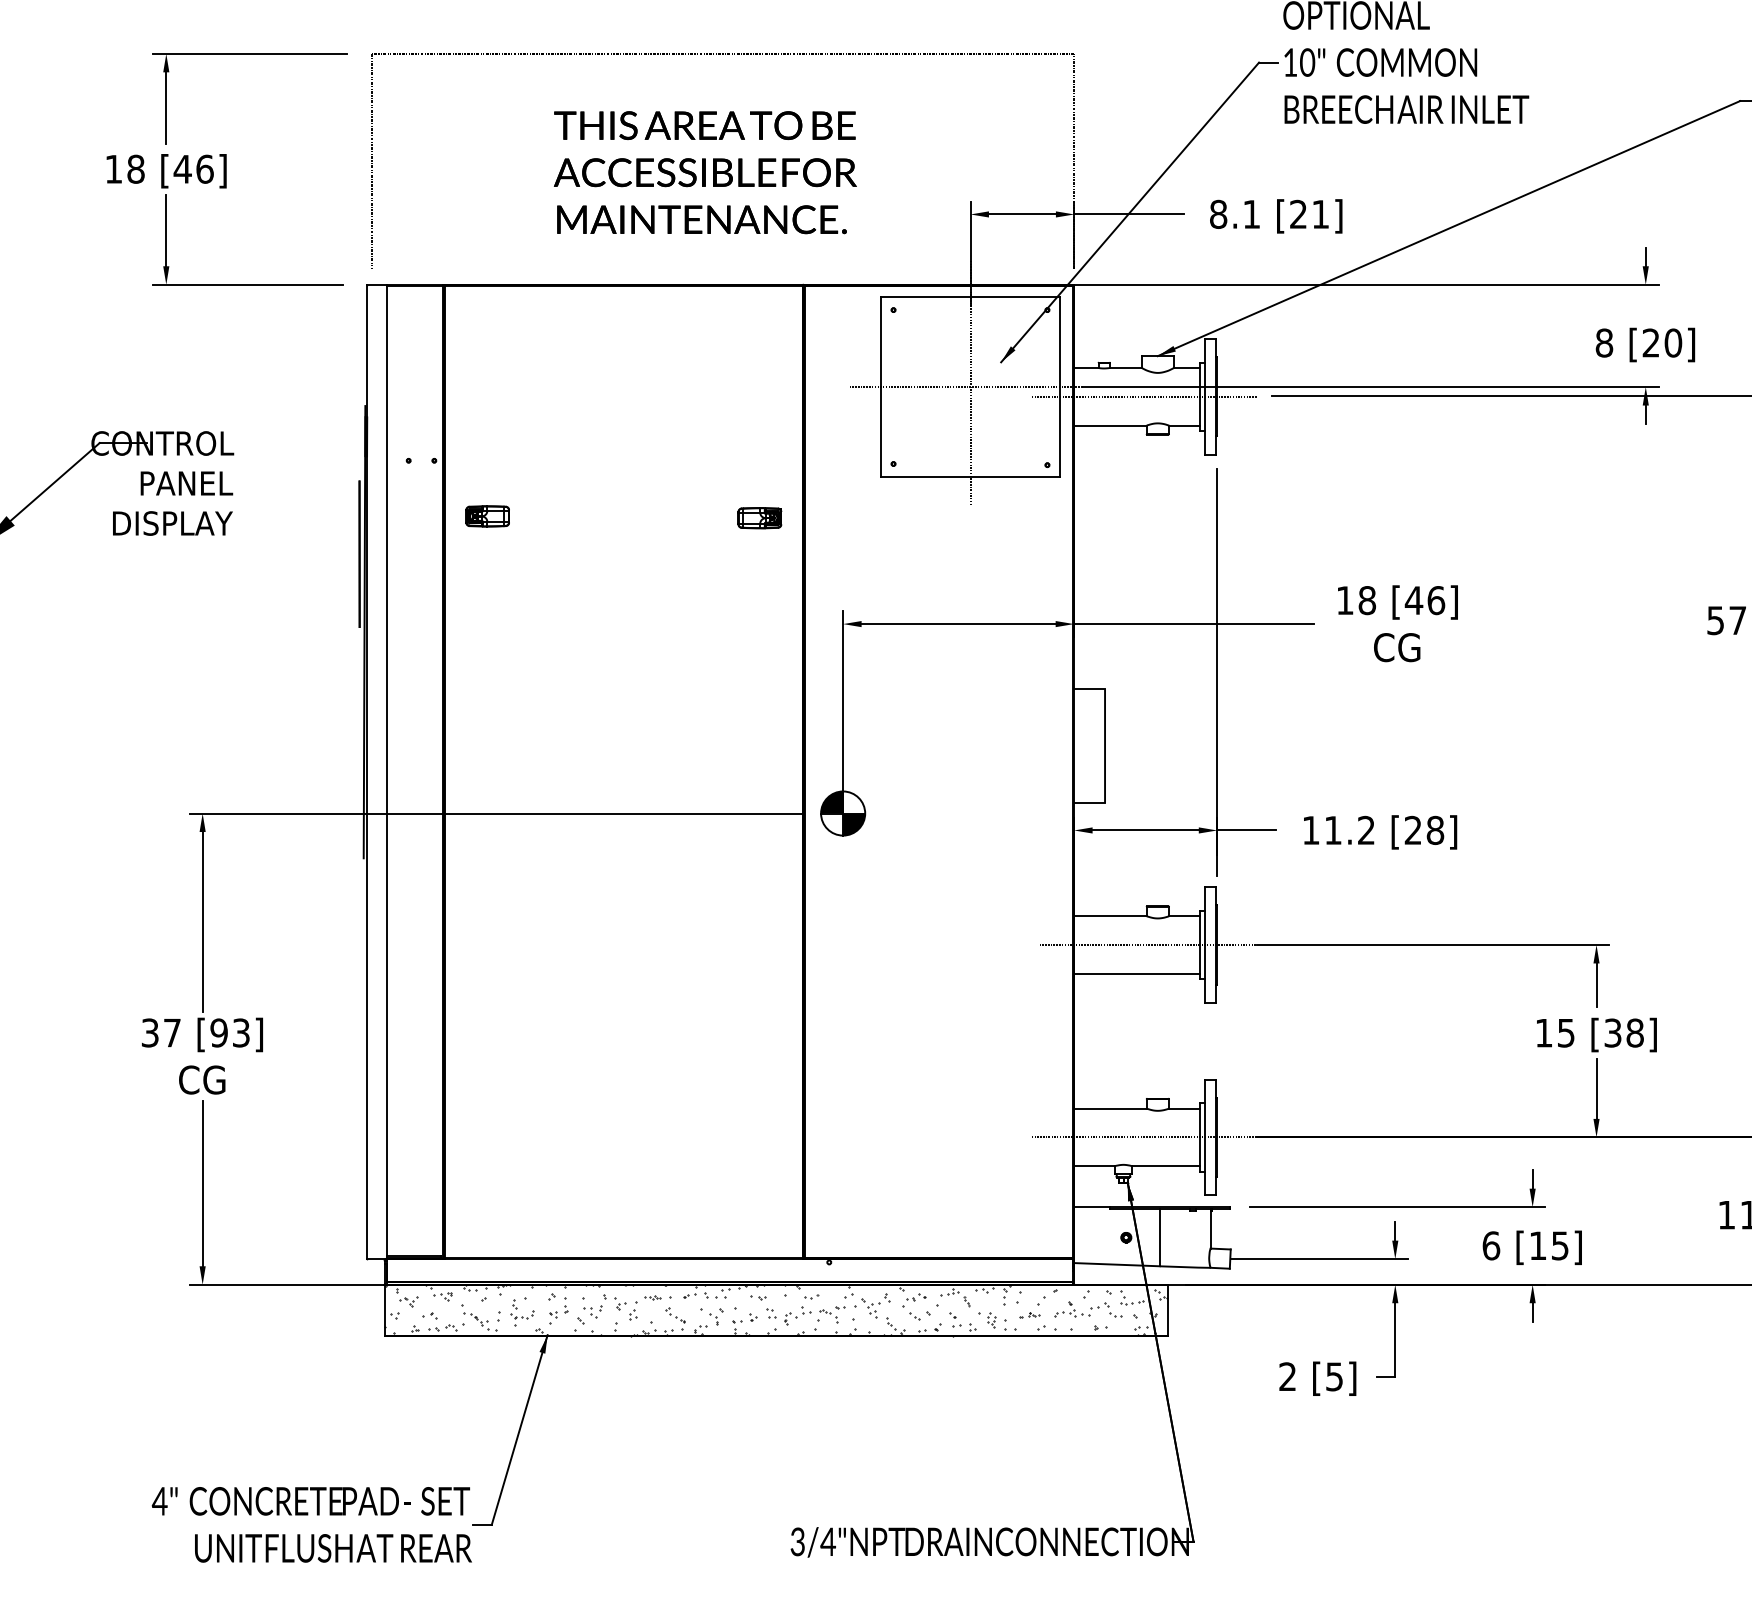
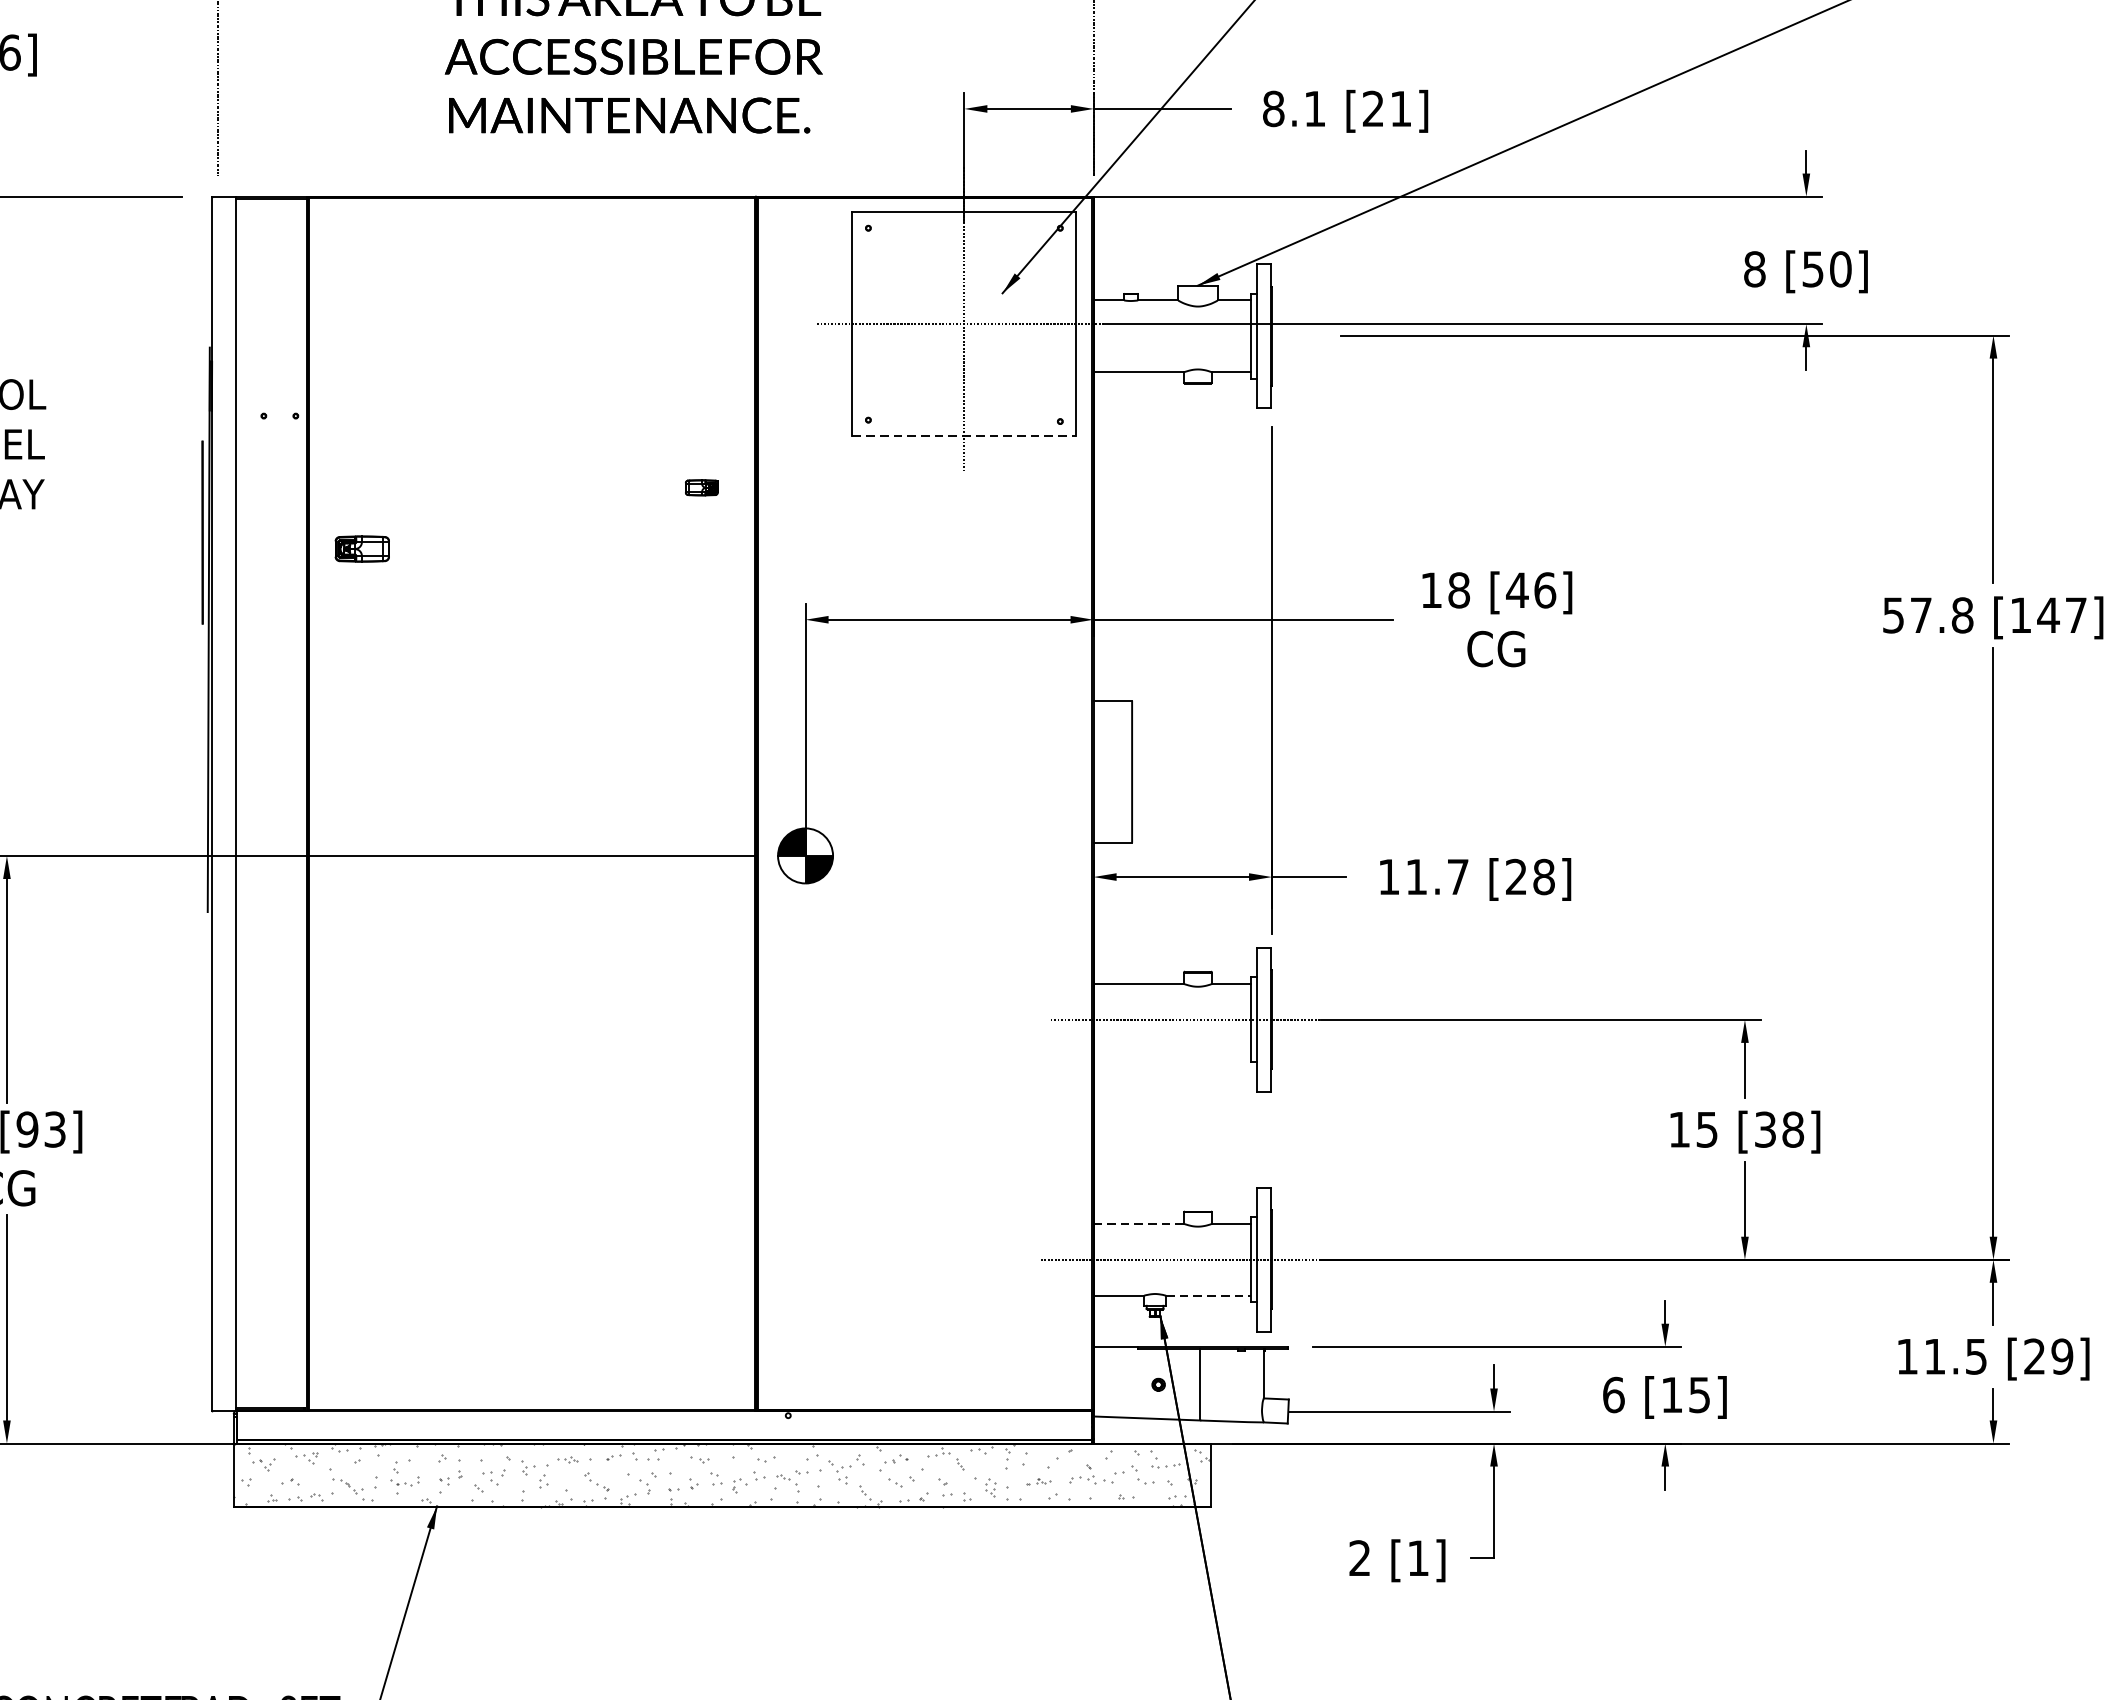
text: (1650, 342) -> (1812, 268), [20] -> [50]
line: (1143, 396) -> (1180, 335), removed
line: (970, 476) -> (964, 435), solid -> dashed
part: (487, 516) -> (362, 549), moved
part: (759, 518) -> (701, 488), size x0.6
text: (1366, 829) -> (1458, 875), 11.2 -> 11.7
line: (1137, 973) -> (1172, 1055), removed
line: (1109, 1108) -> (1137, 1223), solid -> dashed
line: (1166, 1166) -> (1208, 1296), solid -> dashed
hatch: (775, 1309) -> (721, 1474), removed
text: (1334, 1376) -> (1418, 1557), [5] -> [1]

